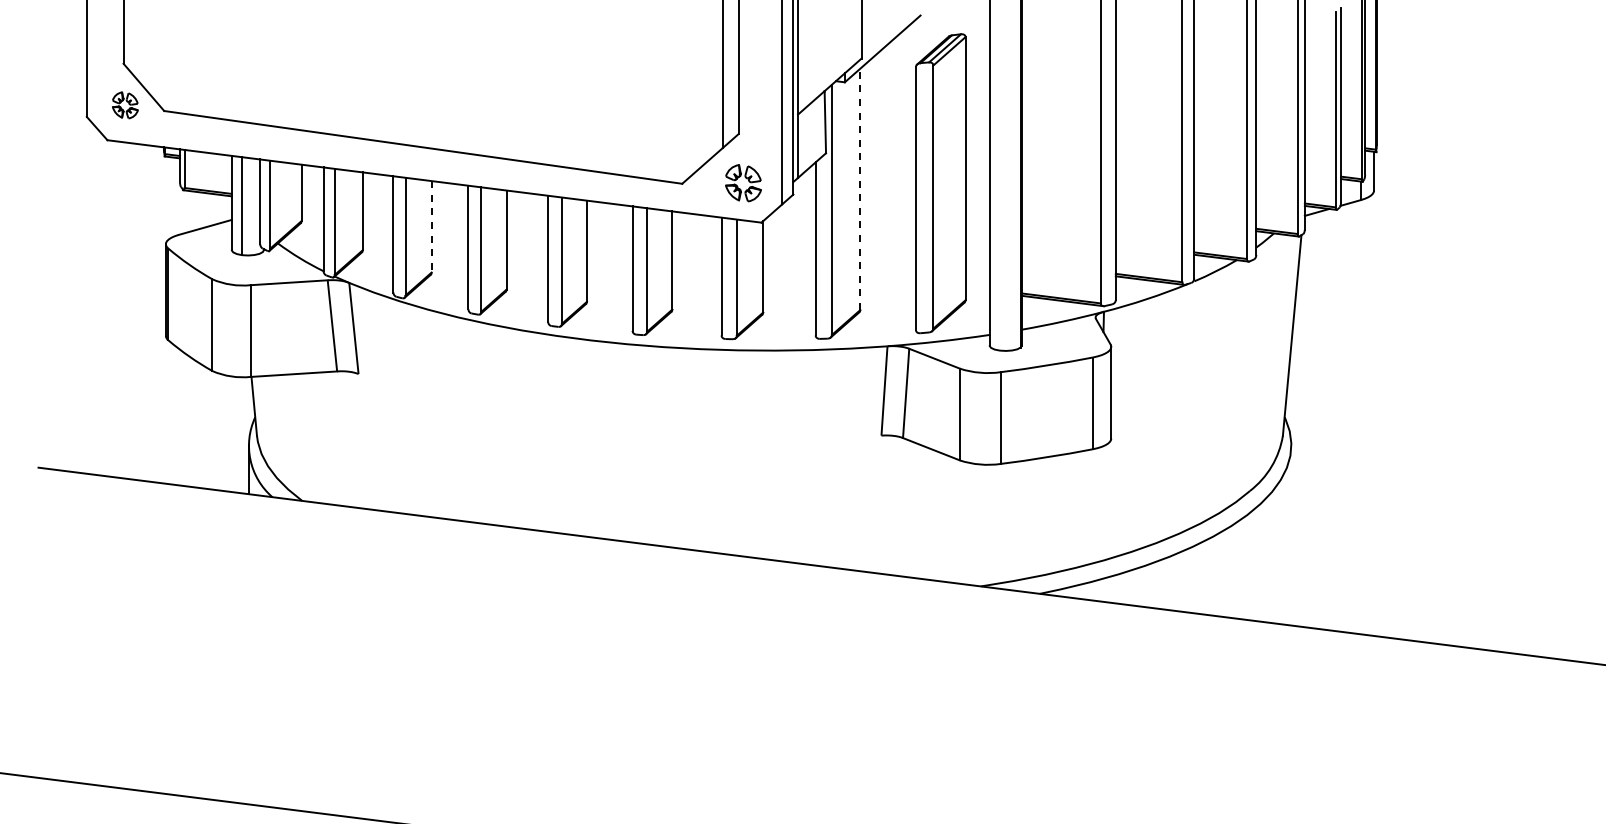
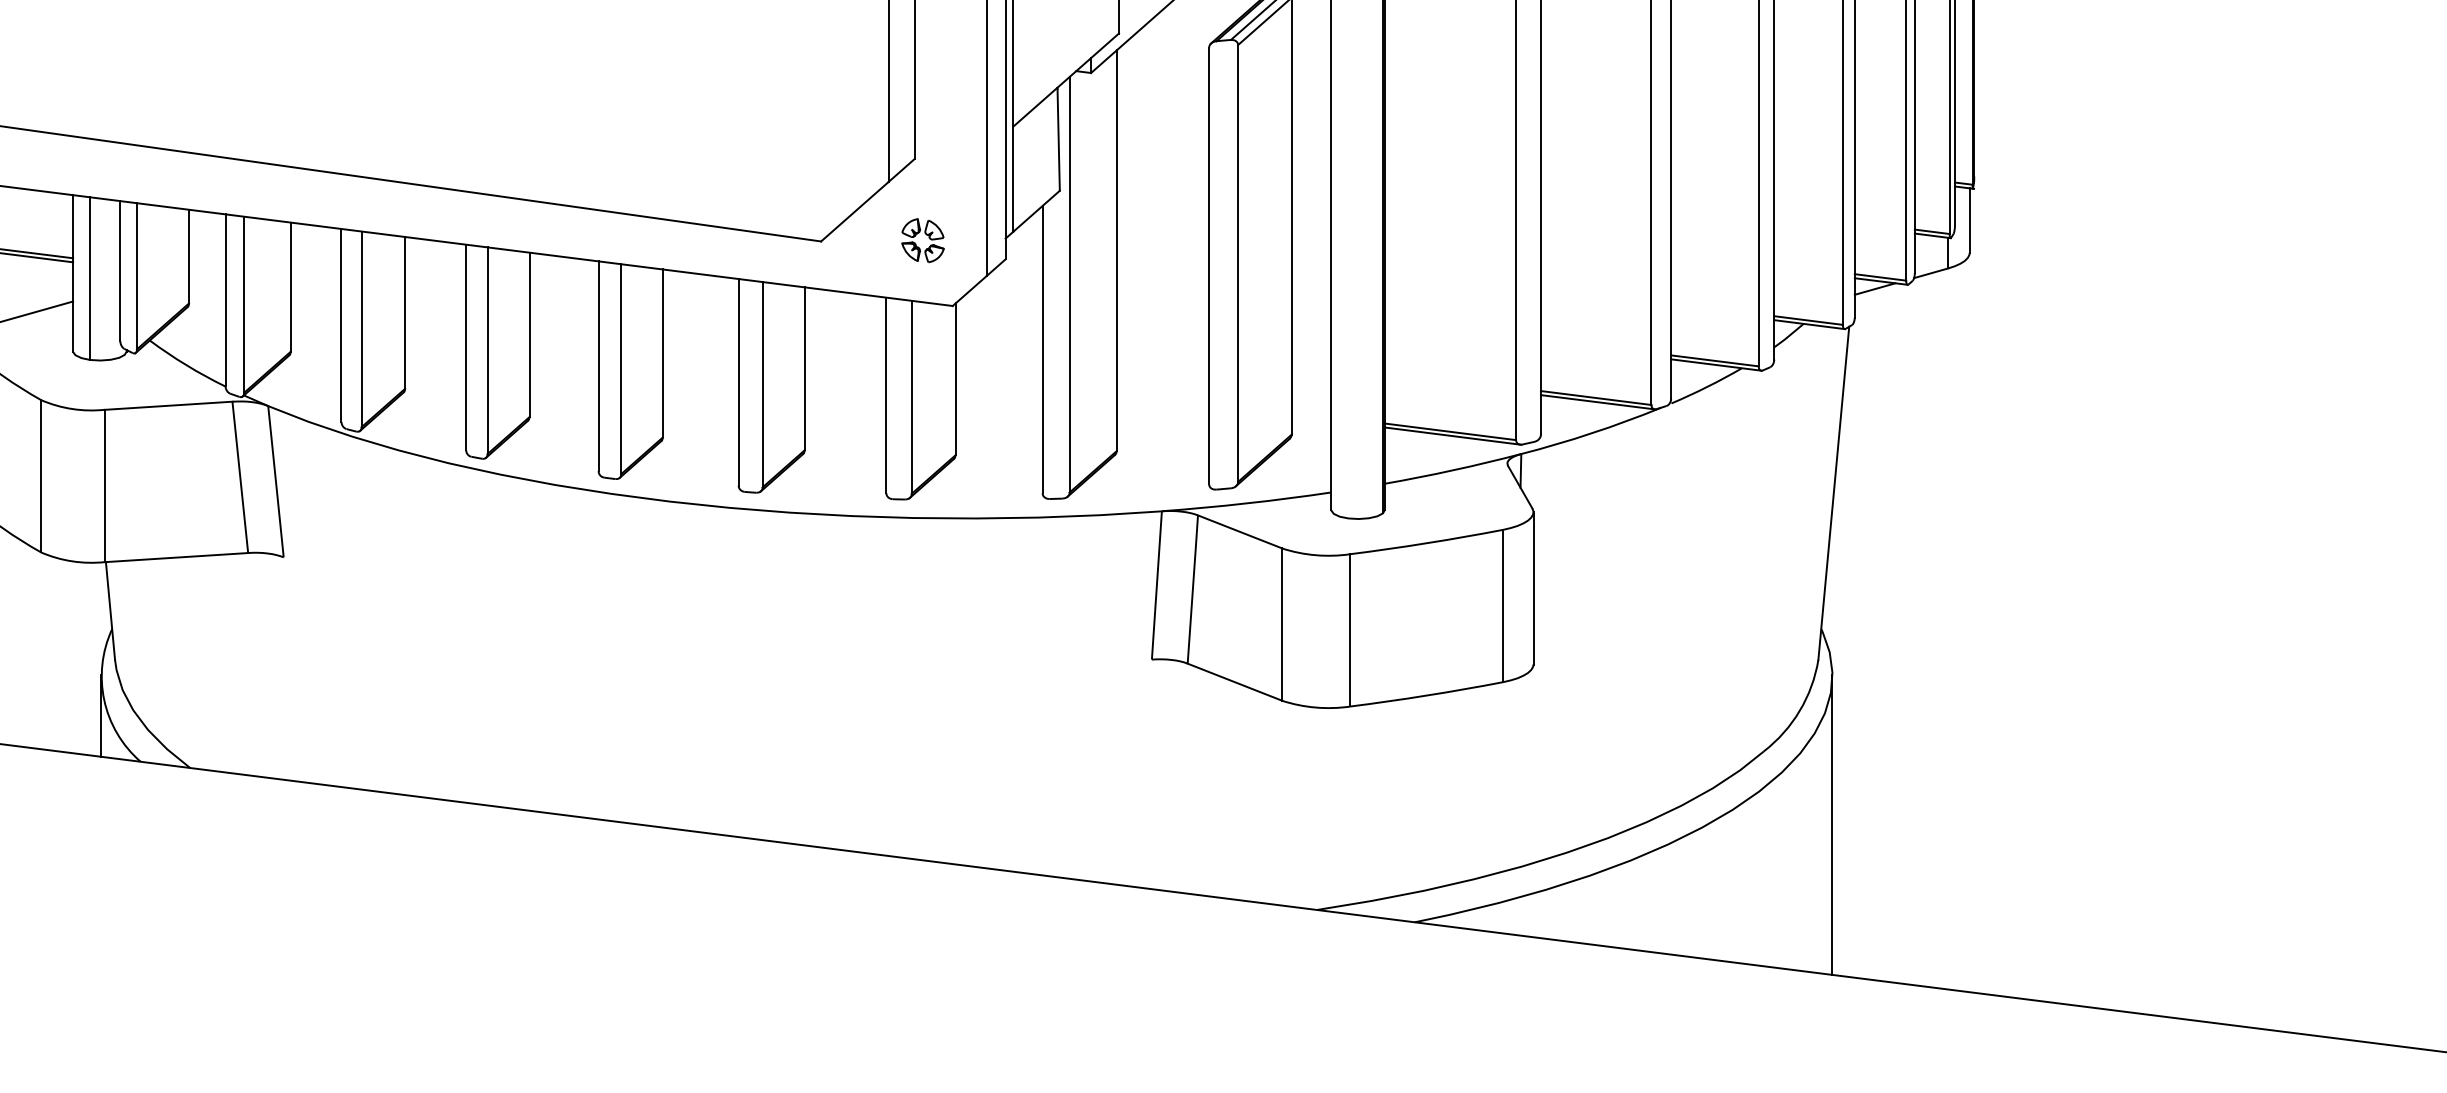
part: (743, 183) -> (922, 240), size x0.71
line: (860, 189) -> (1117, 250), dashed -> solid
line: (431, 226) -> (404, 312), dashed -> solid
line: (1291, 535) -> (1832, 825), added

